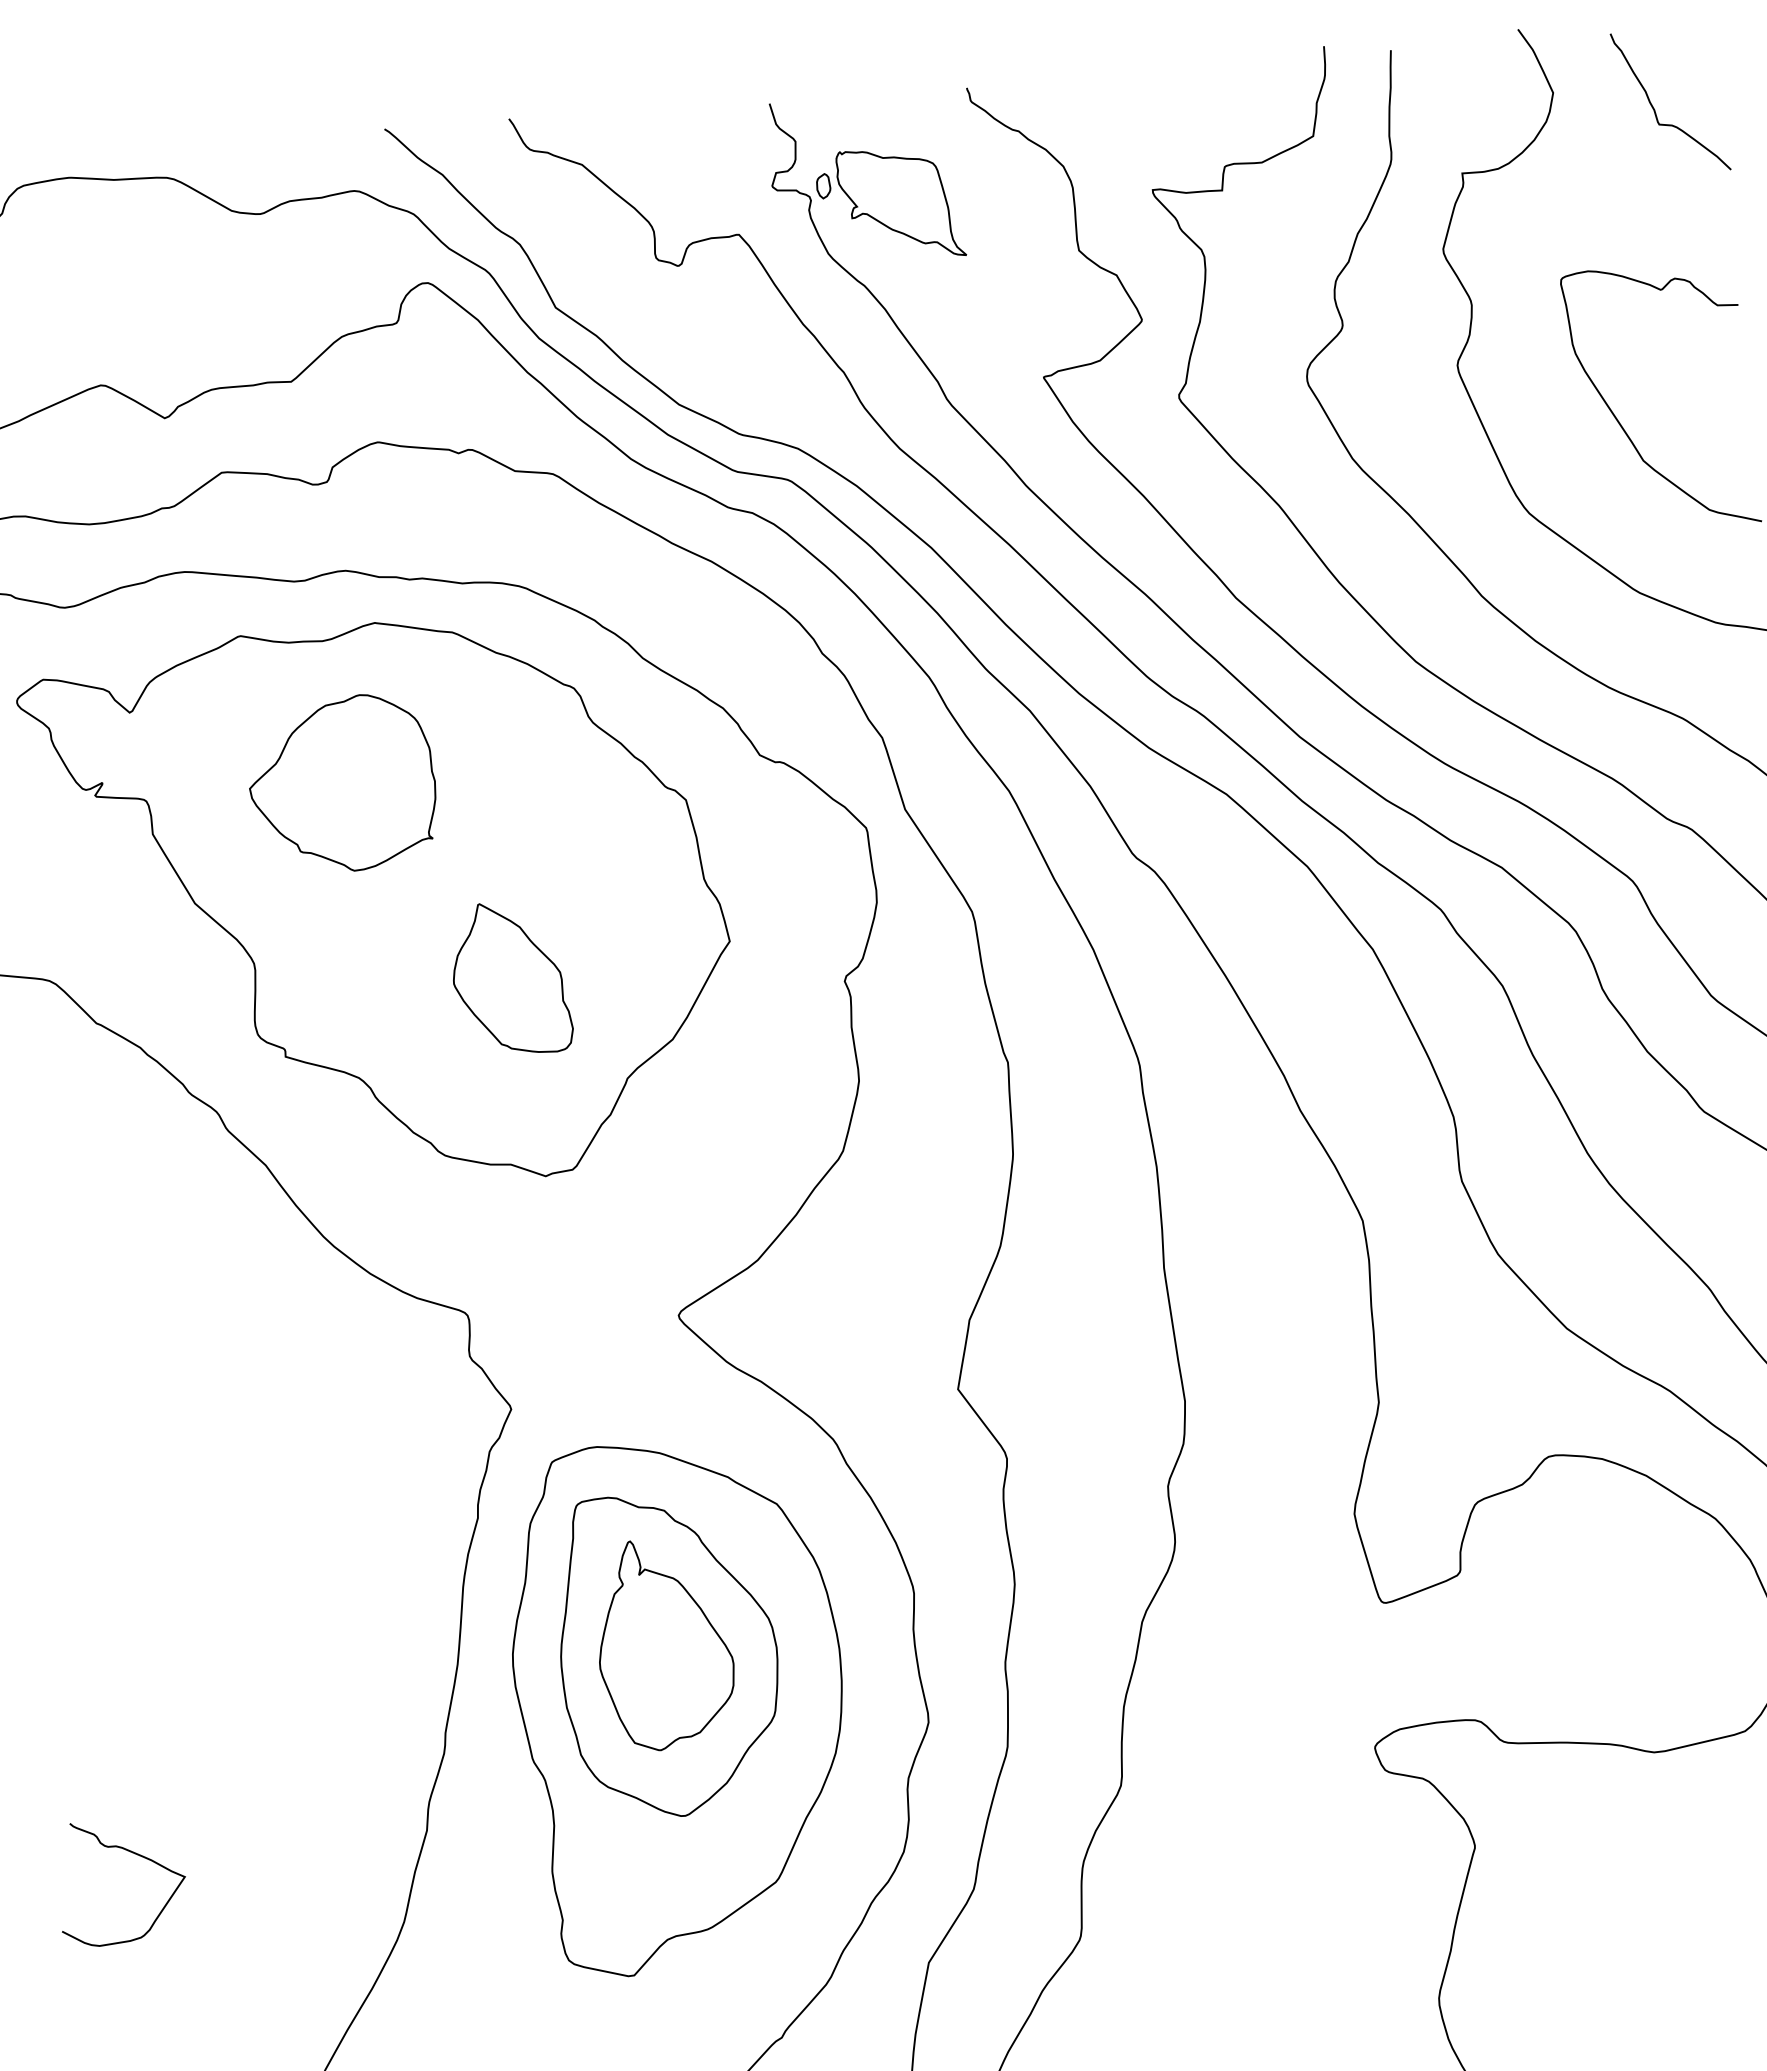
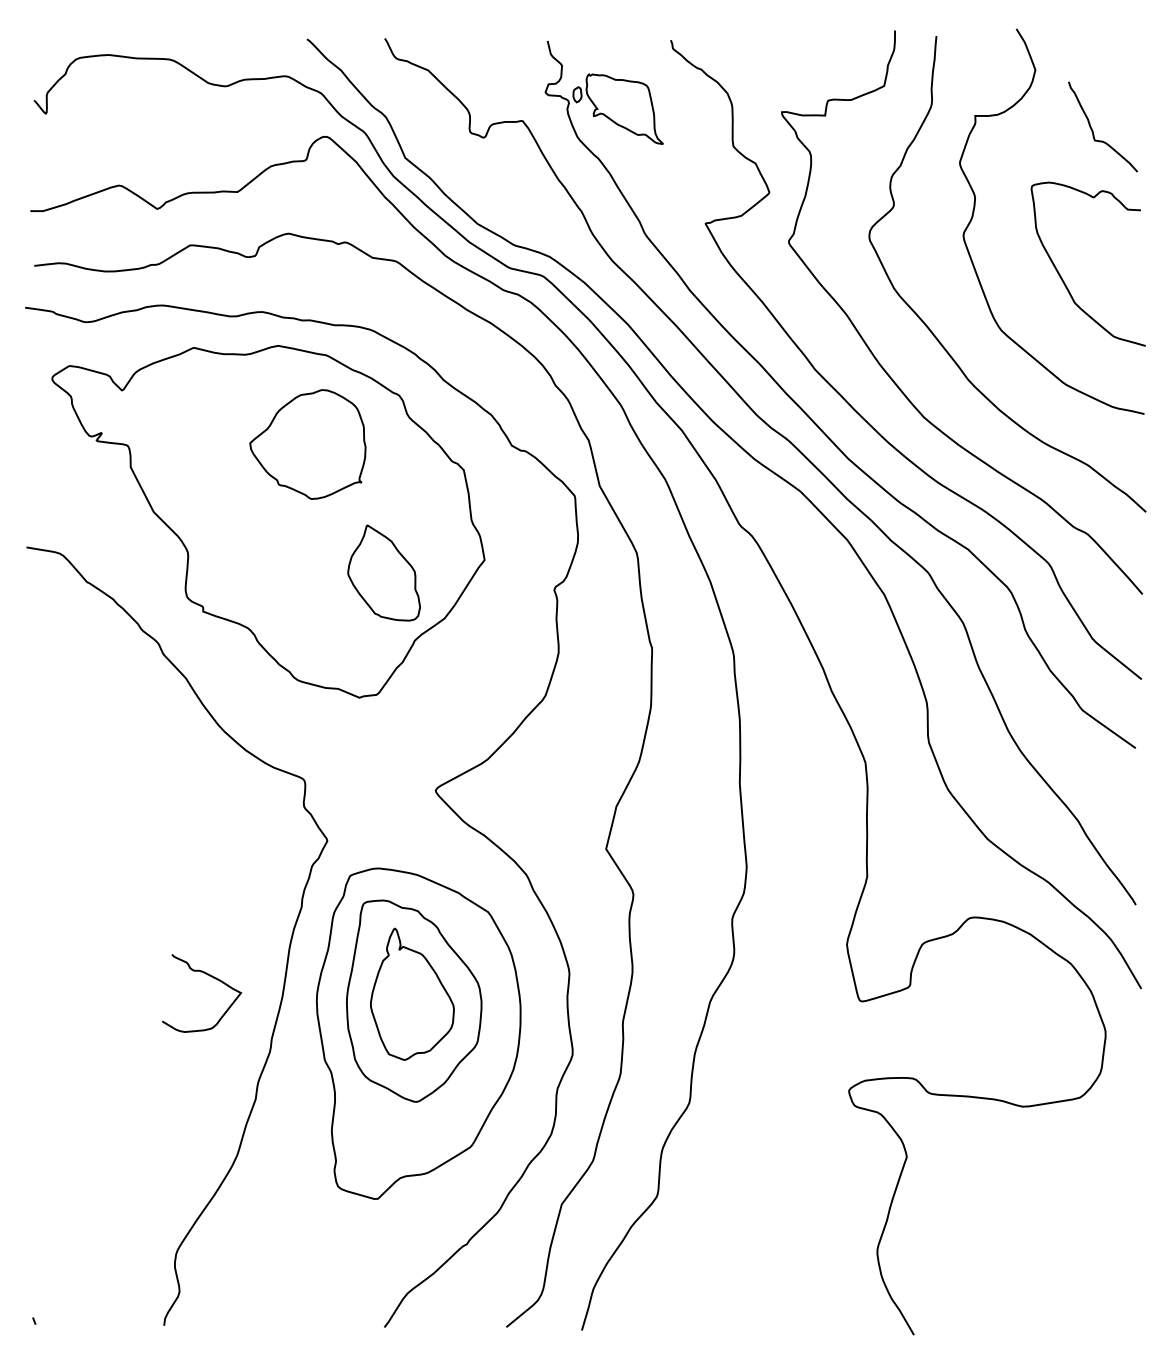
curve: (1655, 108) -> (1093, 130), moved
part: (341, 784) -> (307, 444), moved
part: (510, 977) -> (383, 572), moved
curve: (135, 1855) -> (211, 977), moved

